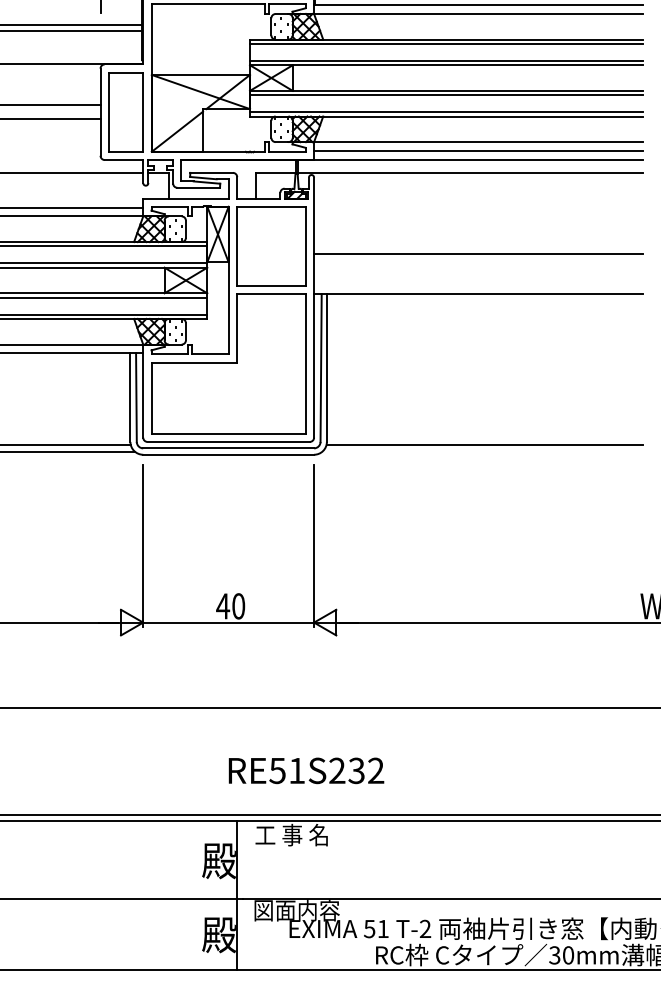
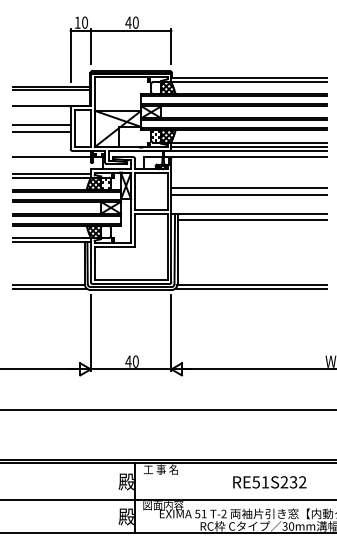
line: (477, 239) -> (248, 188), added
line: (483, 307) -> (251, 220), added
line: (481, 451) -> (250, 288), added
text: (305, 771) -> (269, 482), moved

